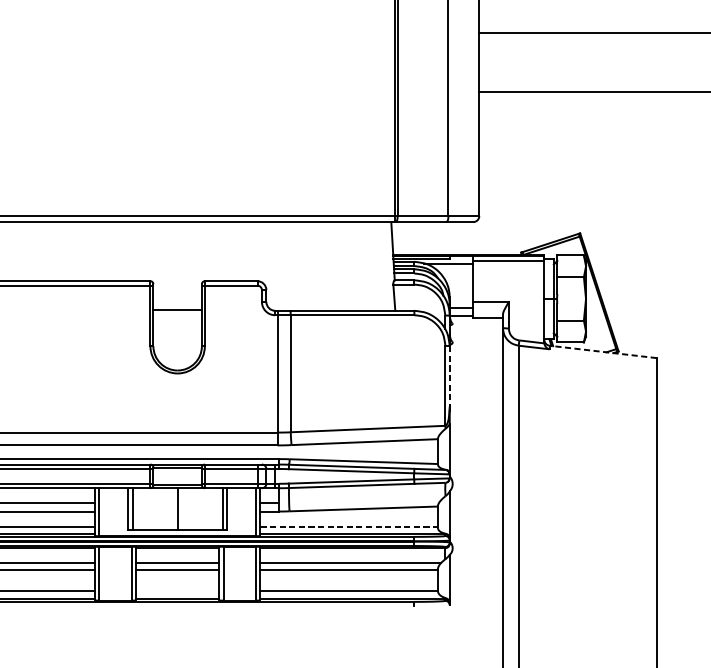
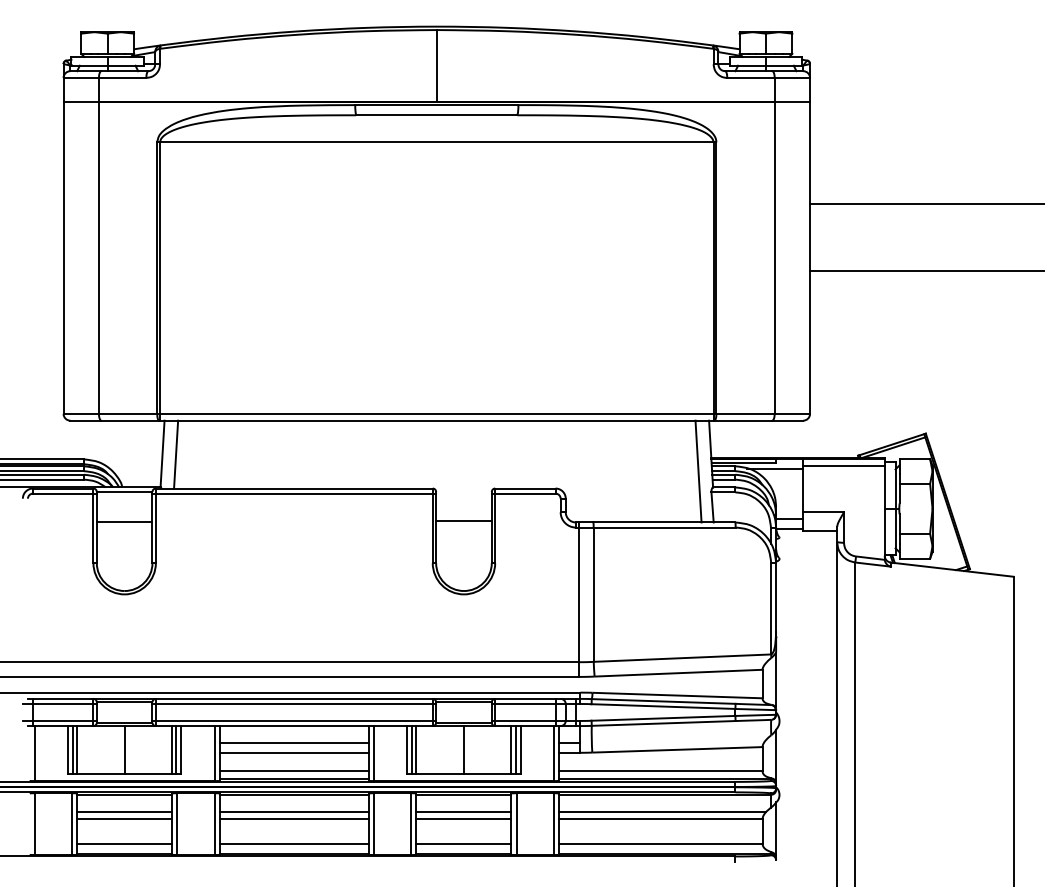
line: (382, 266) -> (698, 471), added
line: (603, 351) -> (952, 569), dashed -> solid
line: (450, 376) -> (776, 597), dashed -> solid
line: (136, 508) -> (416, 749), added
line: (219, 508) -> (511, 749), added
line: (348, 527) -> (660, 771), dashed -> solid
line: (177, 590) -> (463, 843), added

